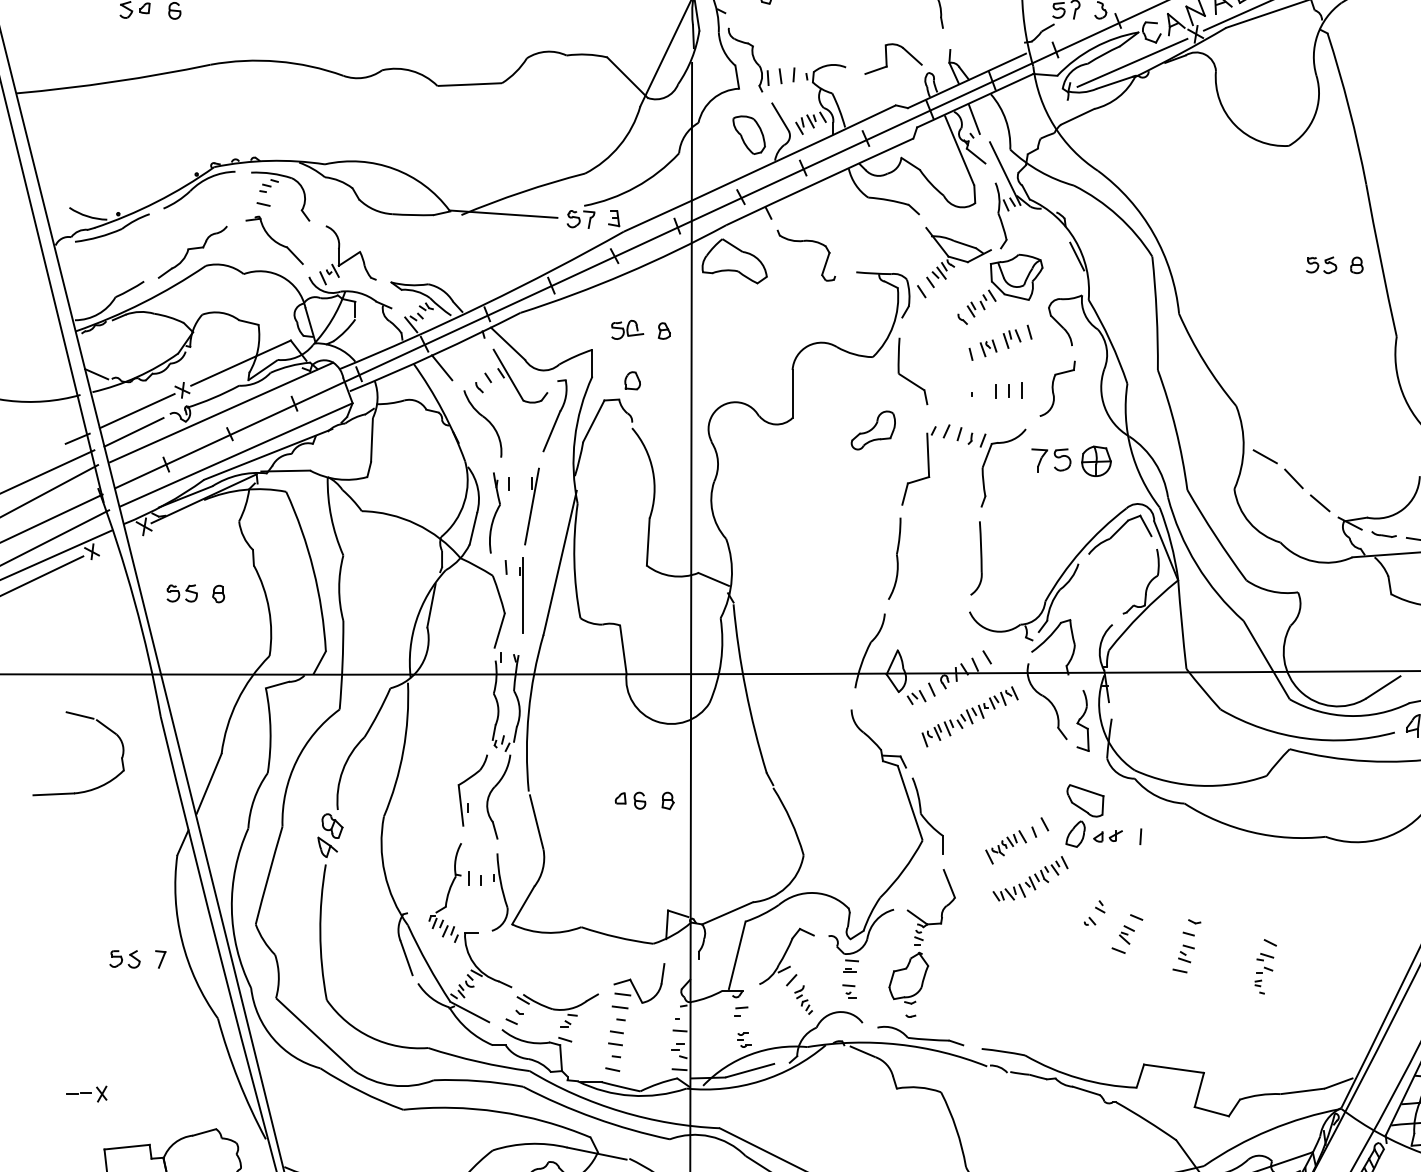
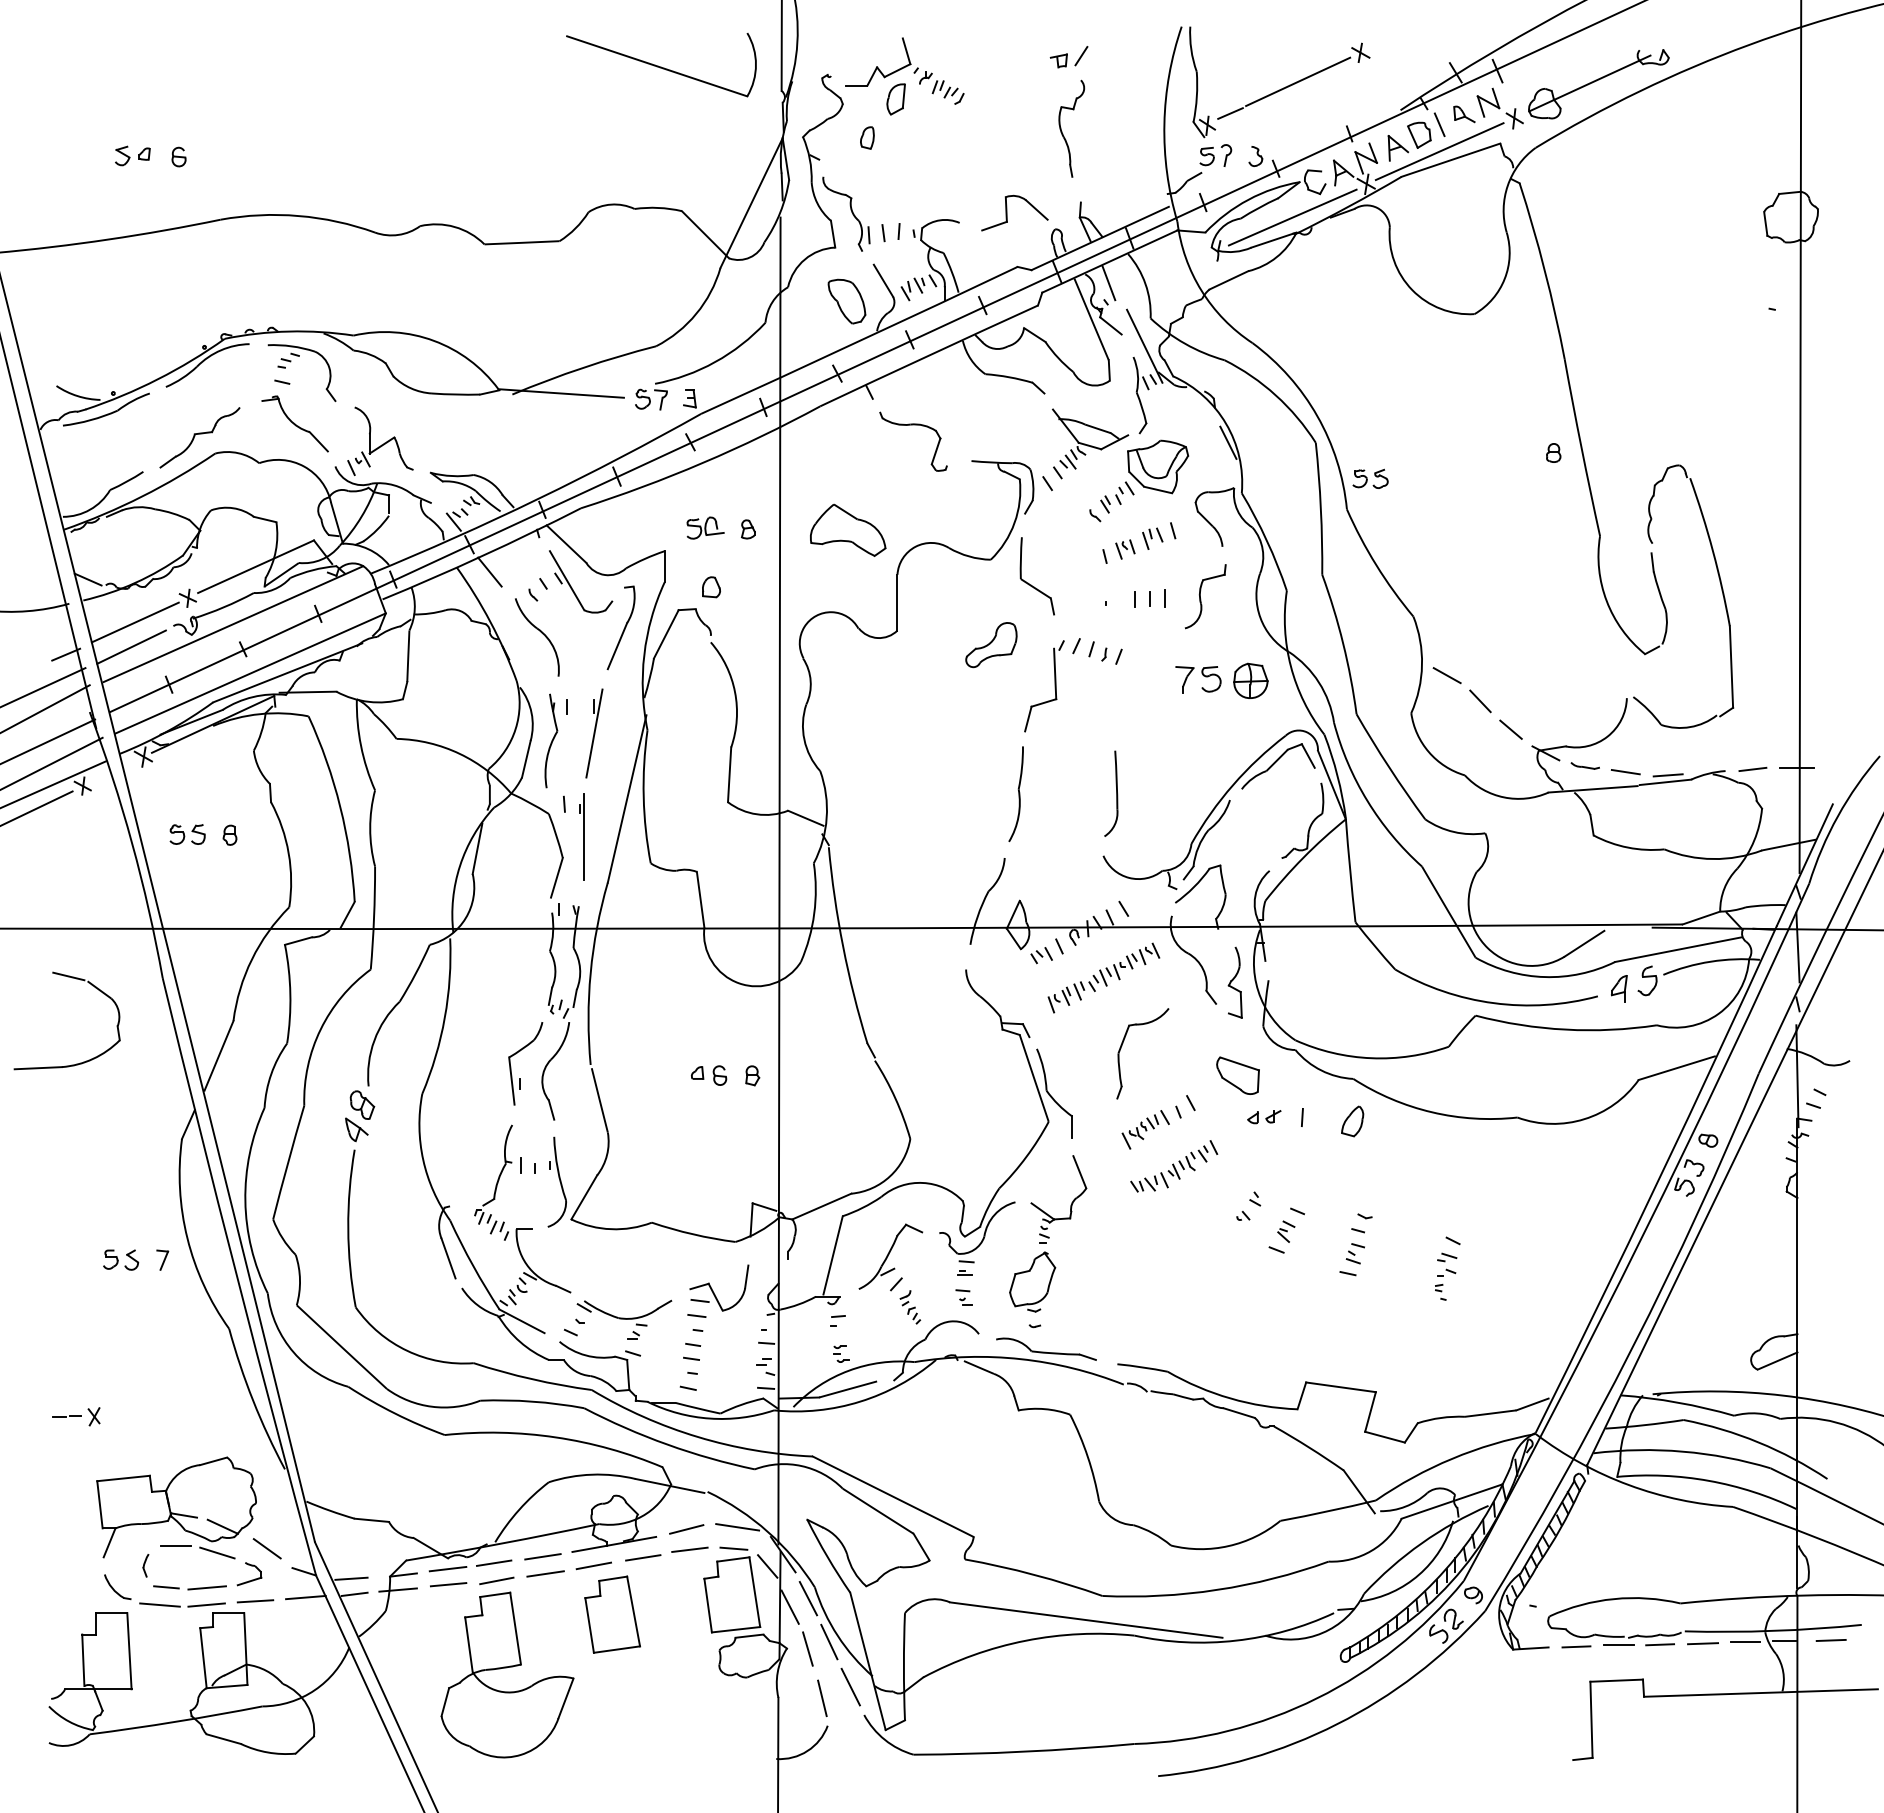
part: (735, 260) -> (848, 529), moved
part: (1321, 264) -> (1370, 478), moved
part: (986, 461) -> (1122, 1046), moved
part: (1075, 834) -> (1352, 1121), moved

